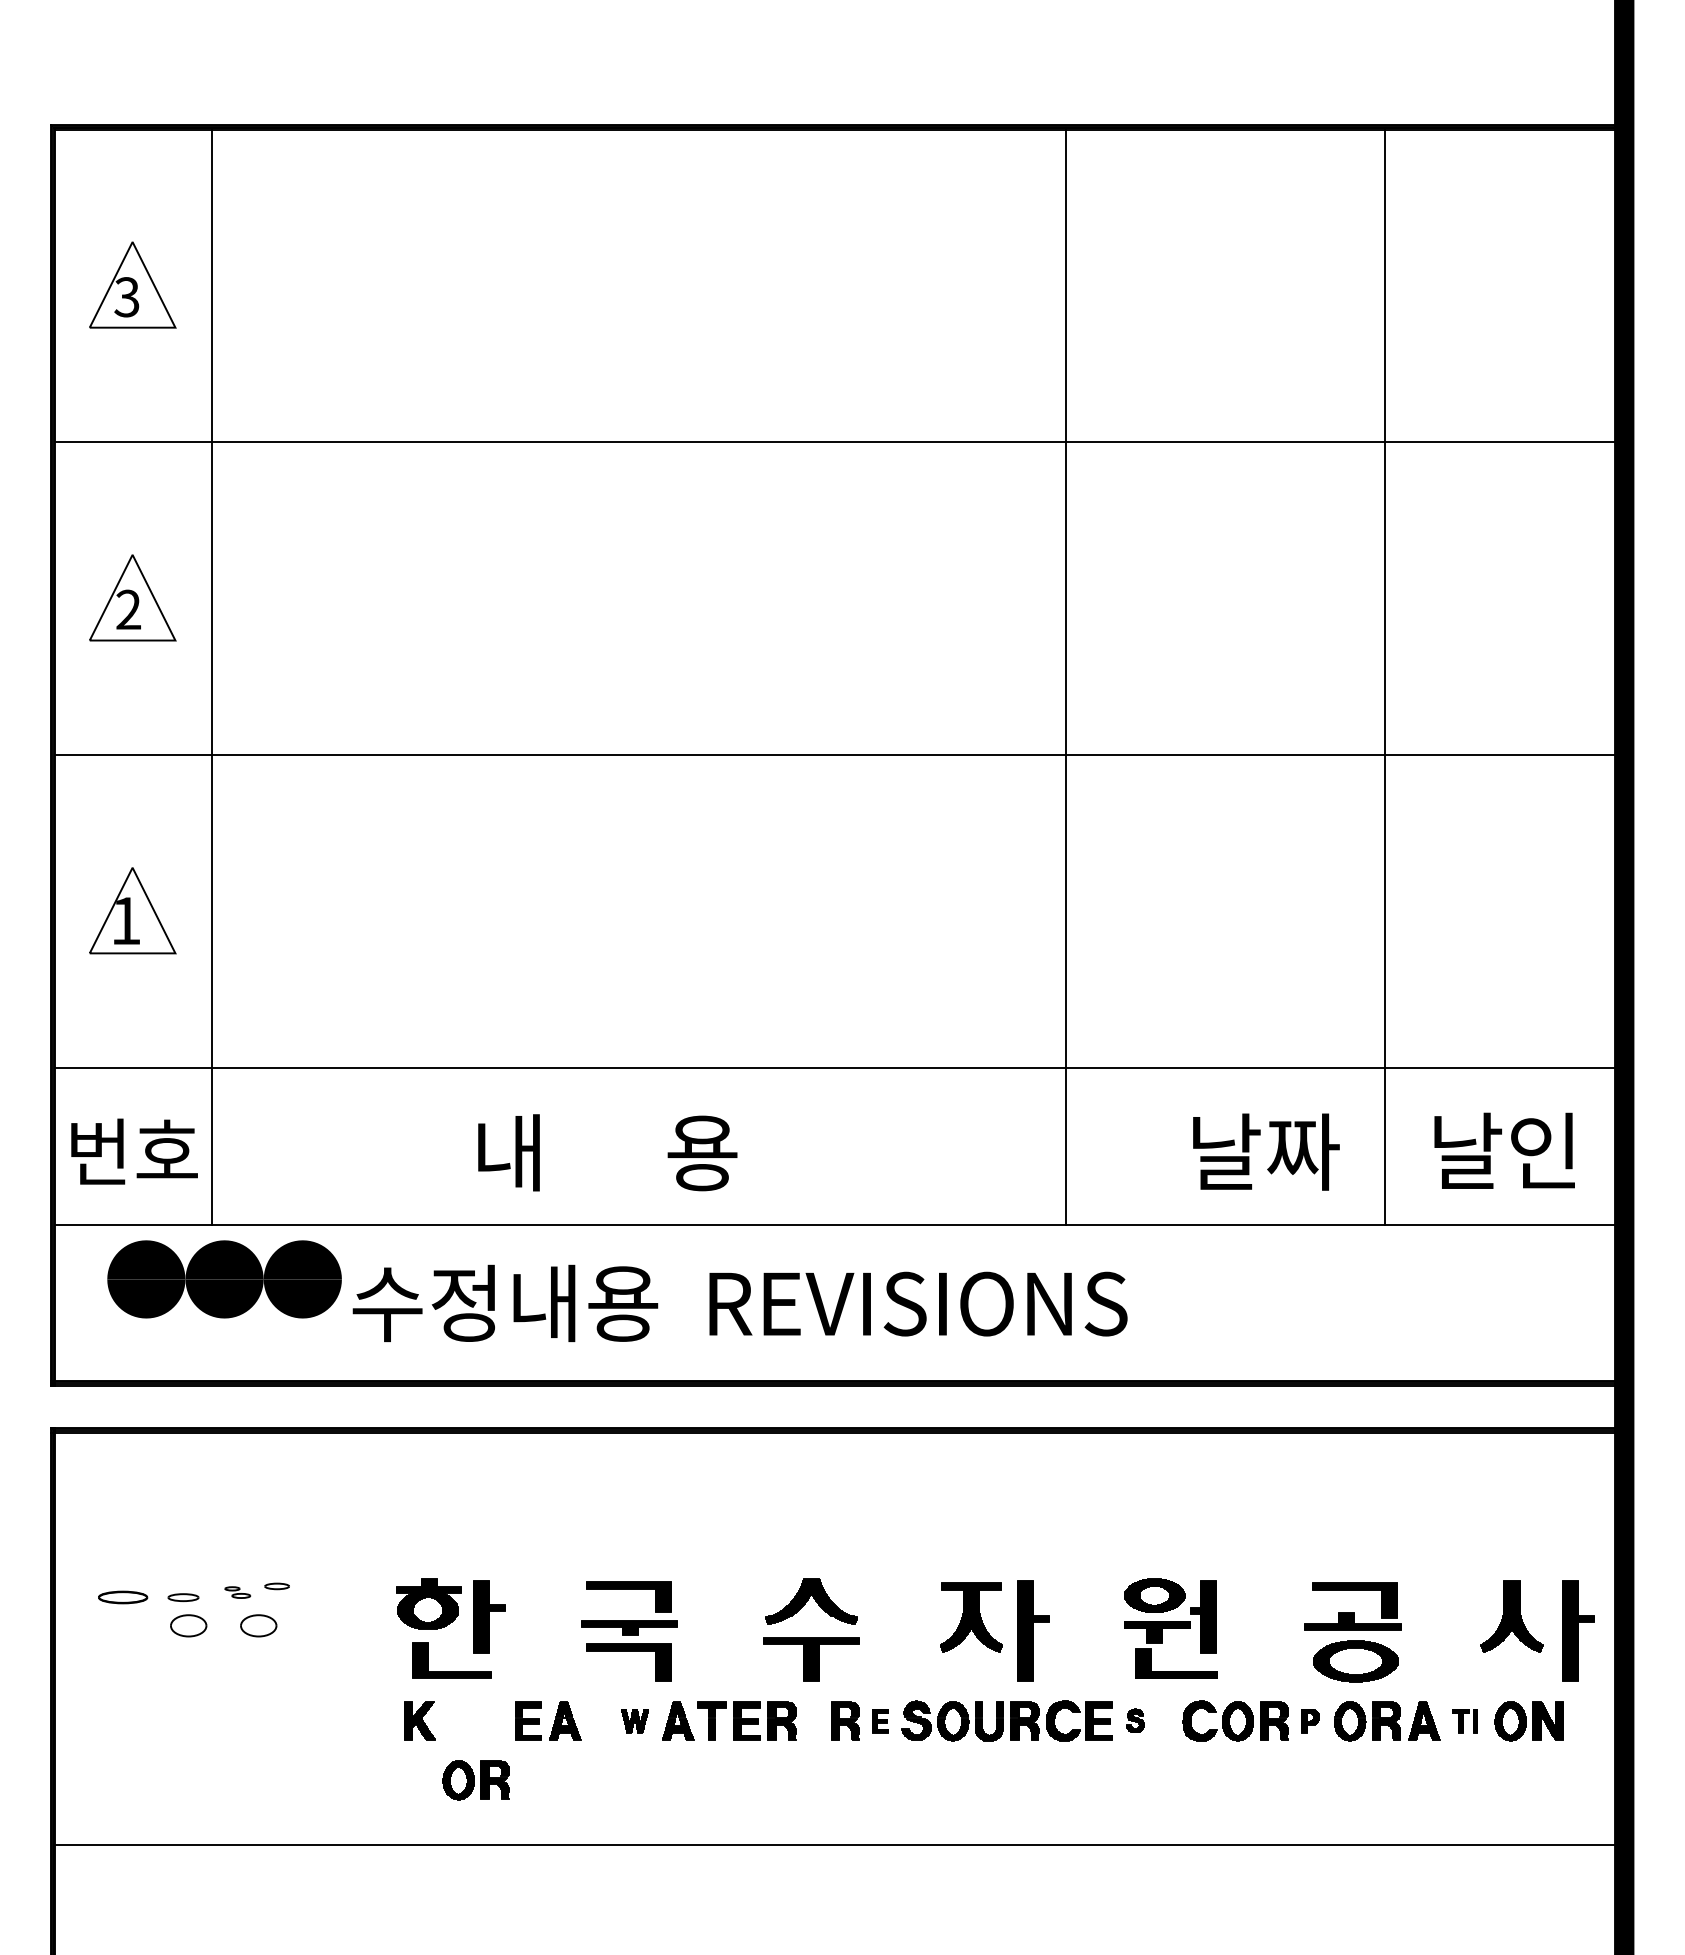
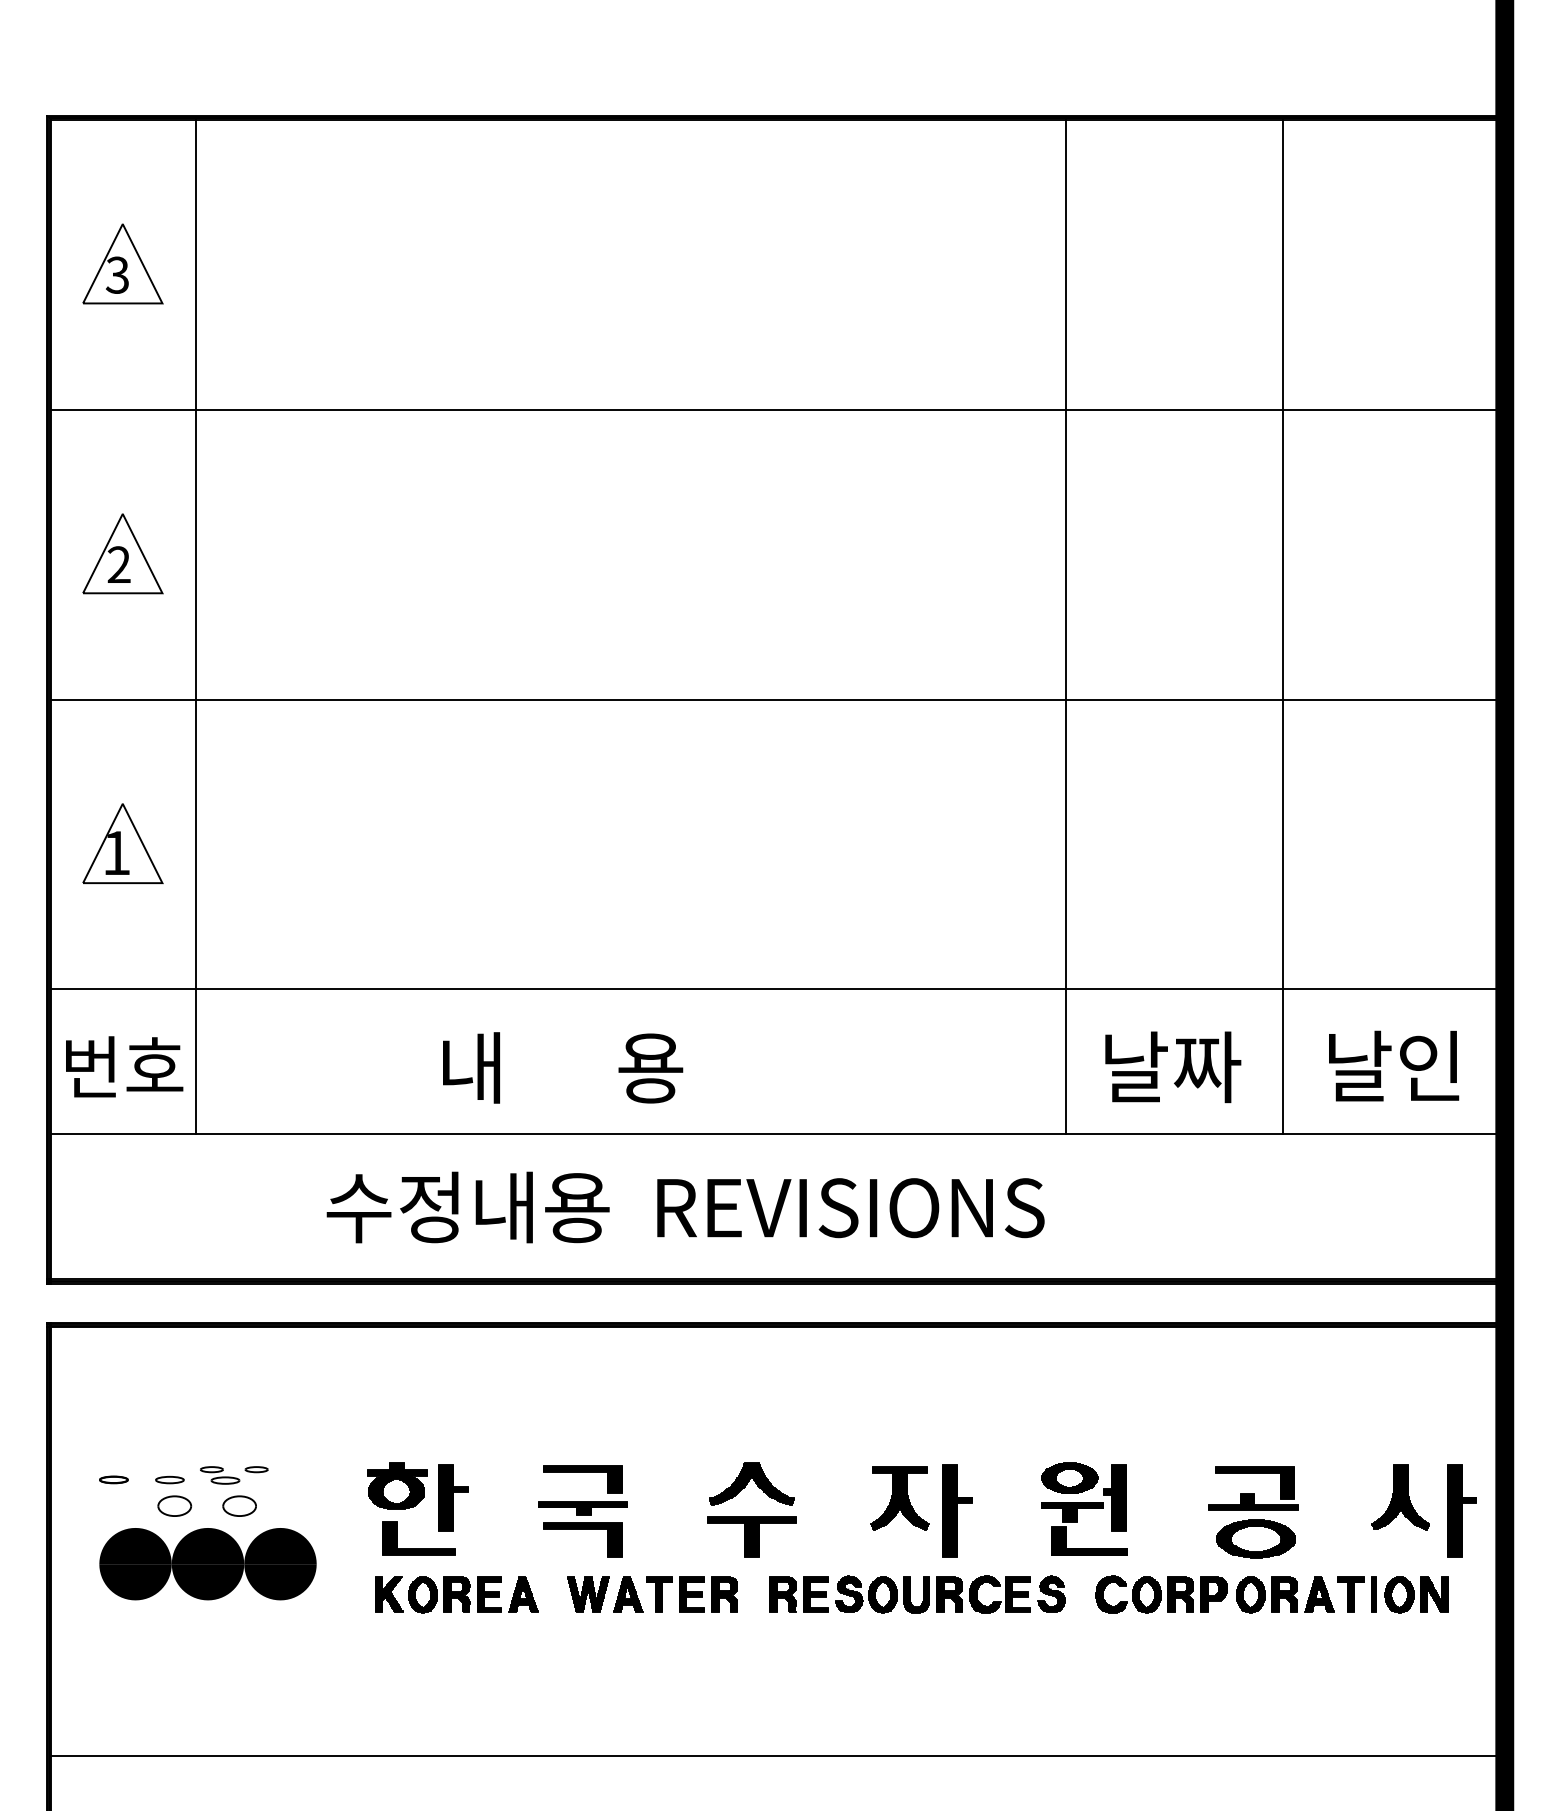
line: (1066, 676) -> (1065, 626), moved
part: (224, 1279) -> (207, 1564), moved
part: (237, 1592) -> (219, 1475), size x1.67
part: (122, 1597) -> (113, 1479), size x0.62
part: (634, 1720) -> (587, 1593), size x1.67
part: (880, 1720) -> (815, 1593), size x1.67
part: (1135, 1720) -> (1051, 1593), size x1.67
part: (1310, 1720) -> (1214, 1593), size x1.67
part: (1464, 1720) -> (1356, 1593), size x1.67
part: (475, 1780) -> (438, 1594), moved
line: (837, 1844) -> (775, 1756), moved

